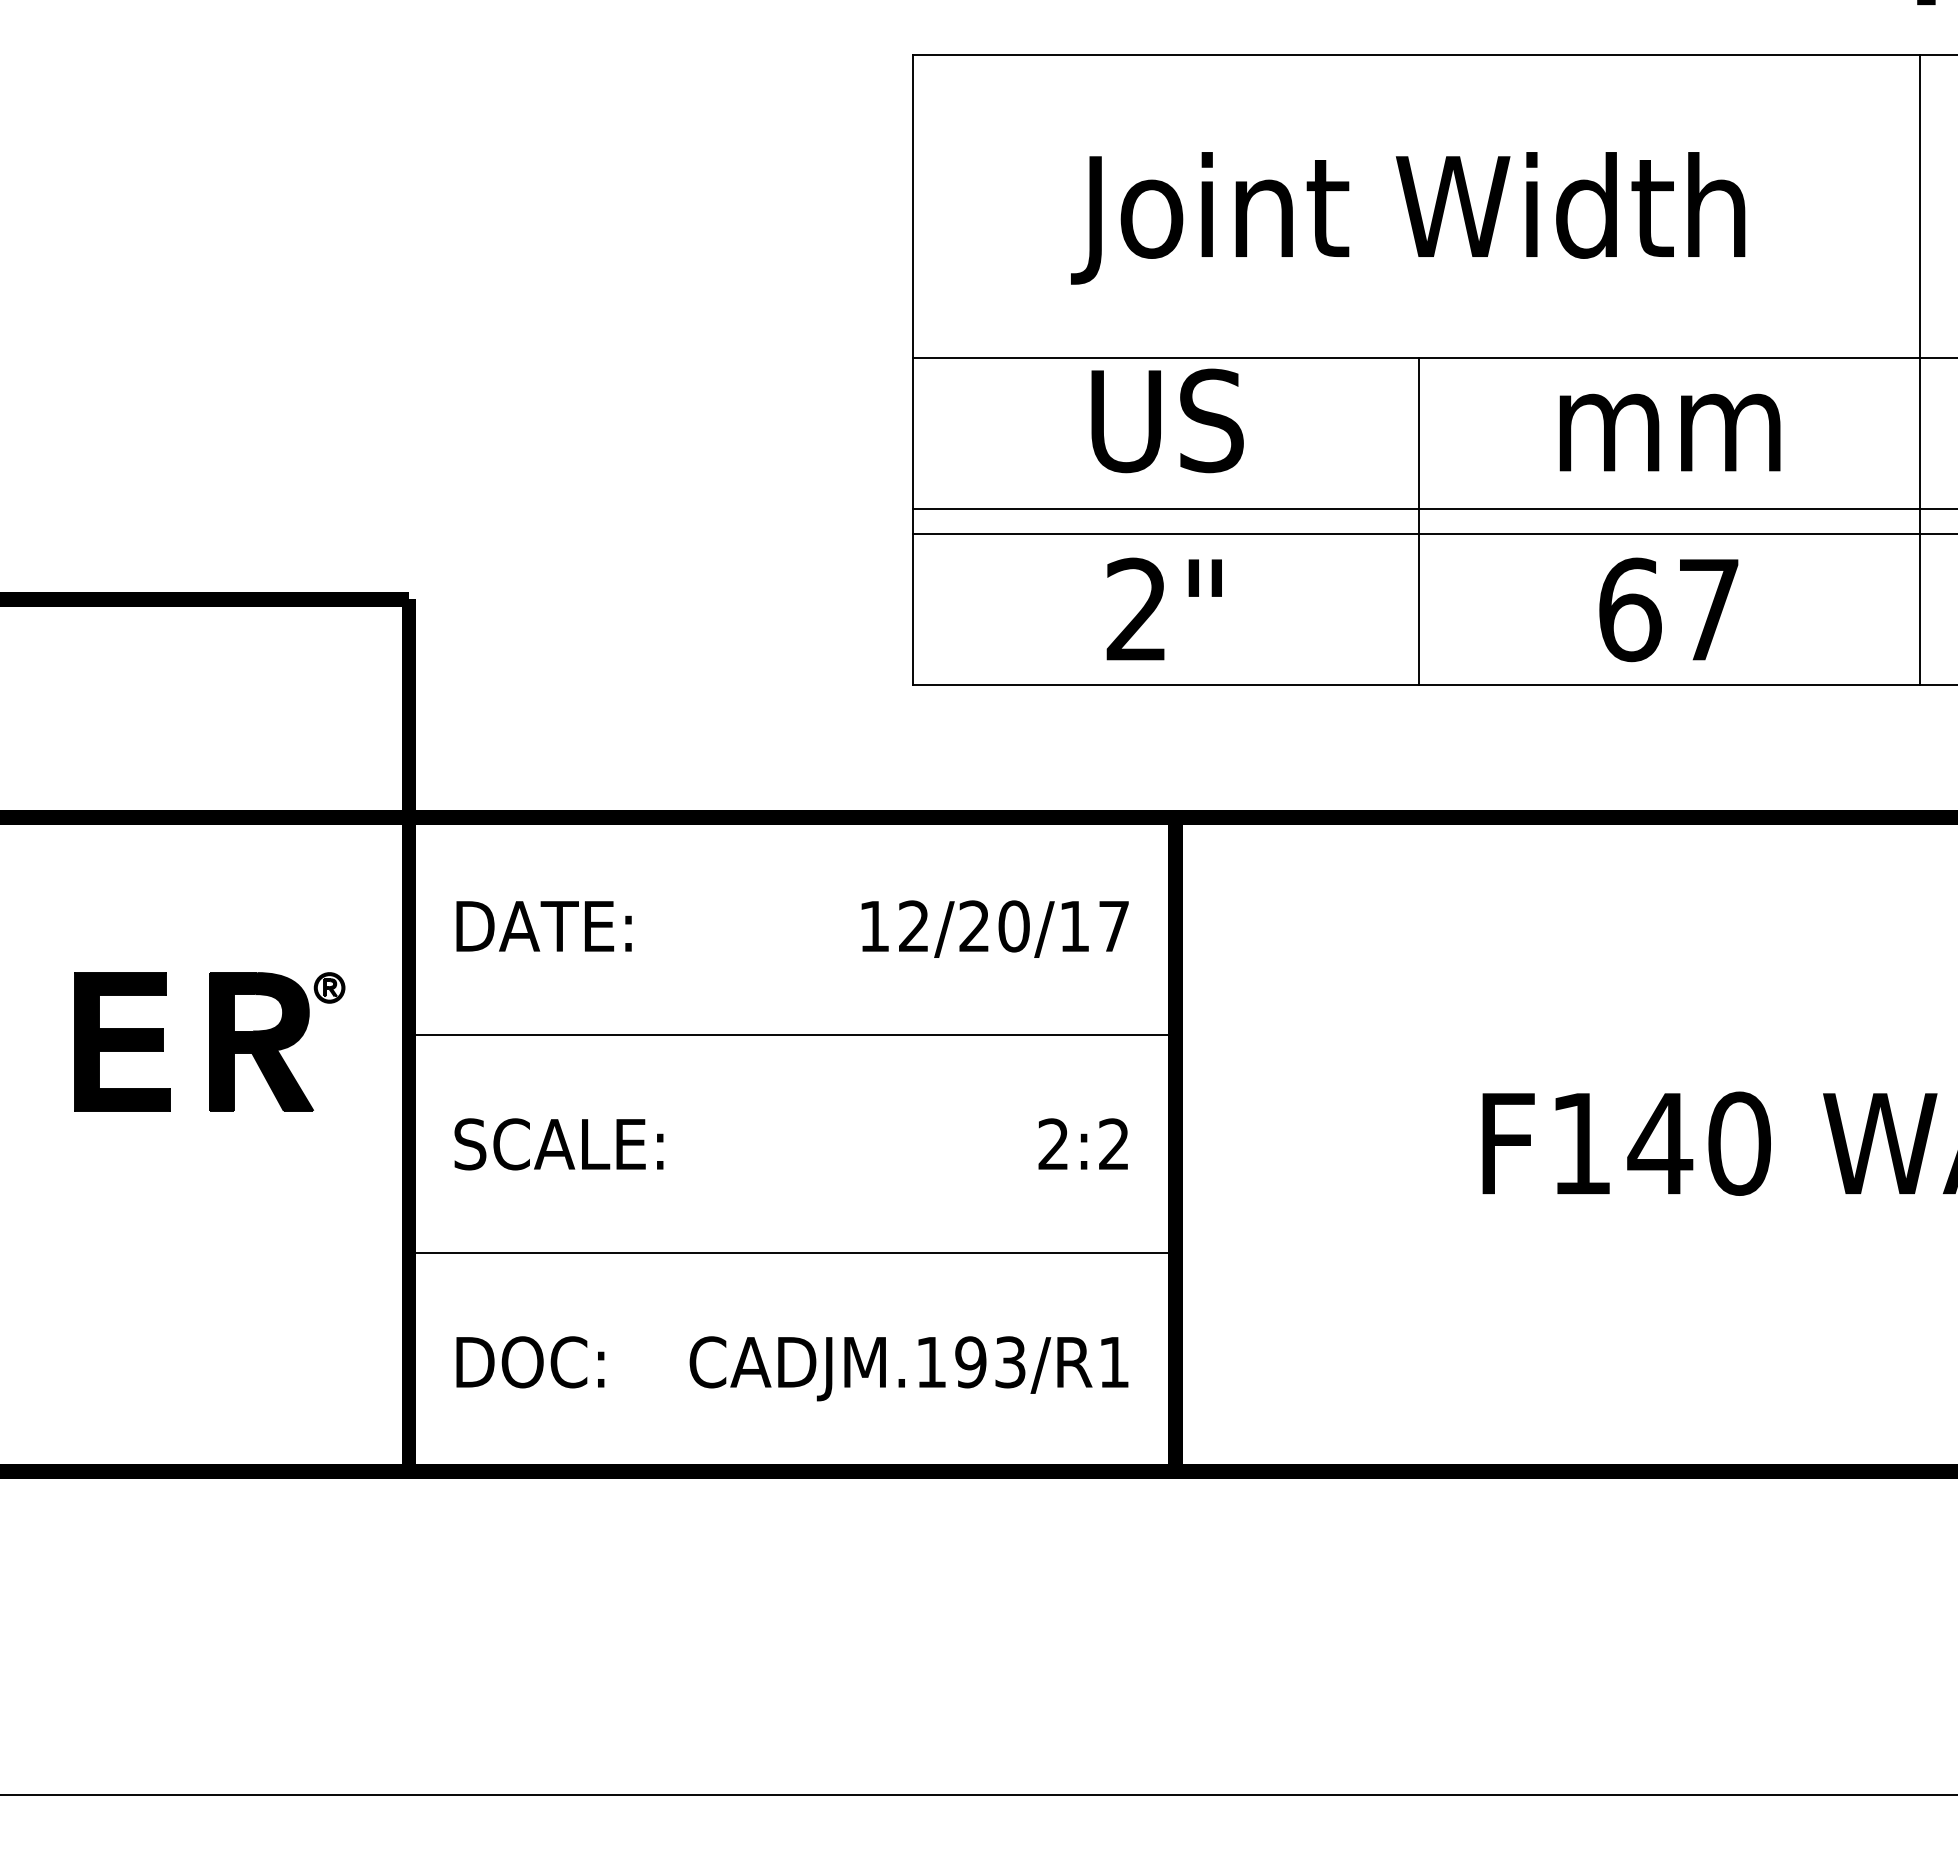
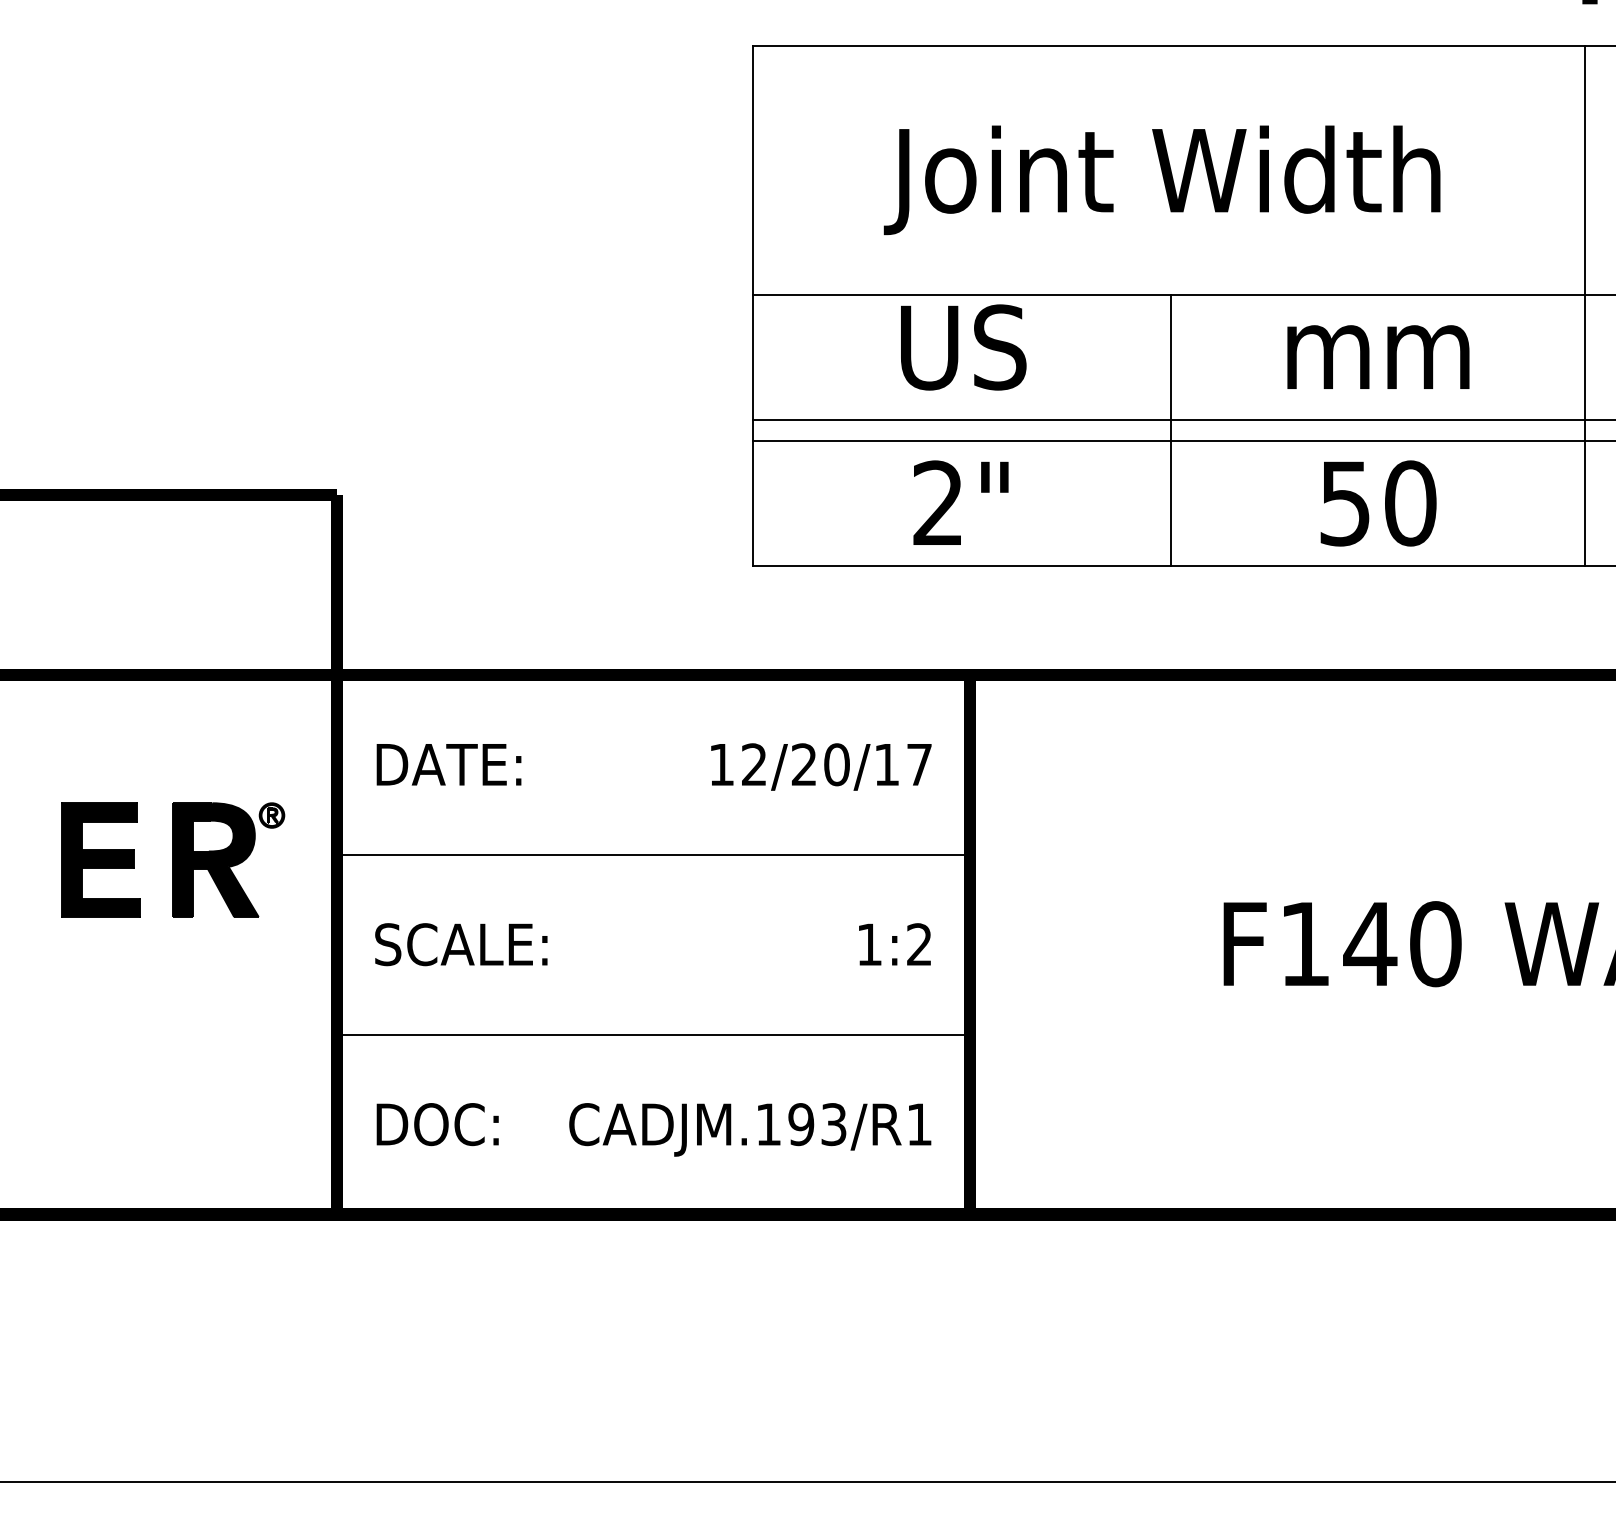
text: (1669, 609) -> (1377, 503), 67 -> 50
text: (1052, 1143) -> (868, 943), 2:2 -> 1:2

